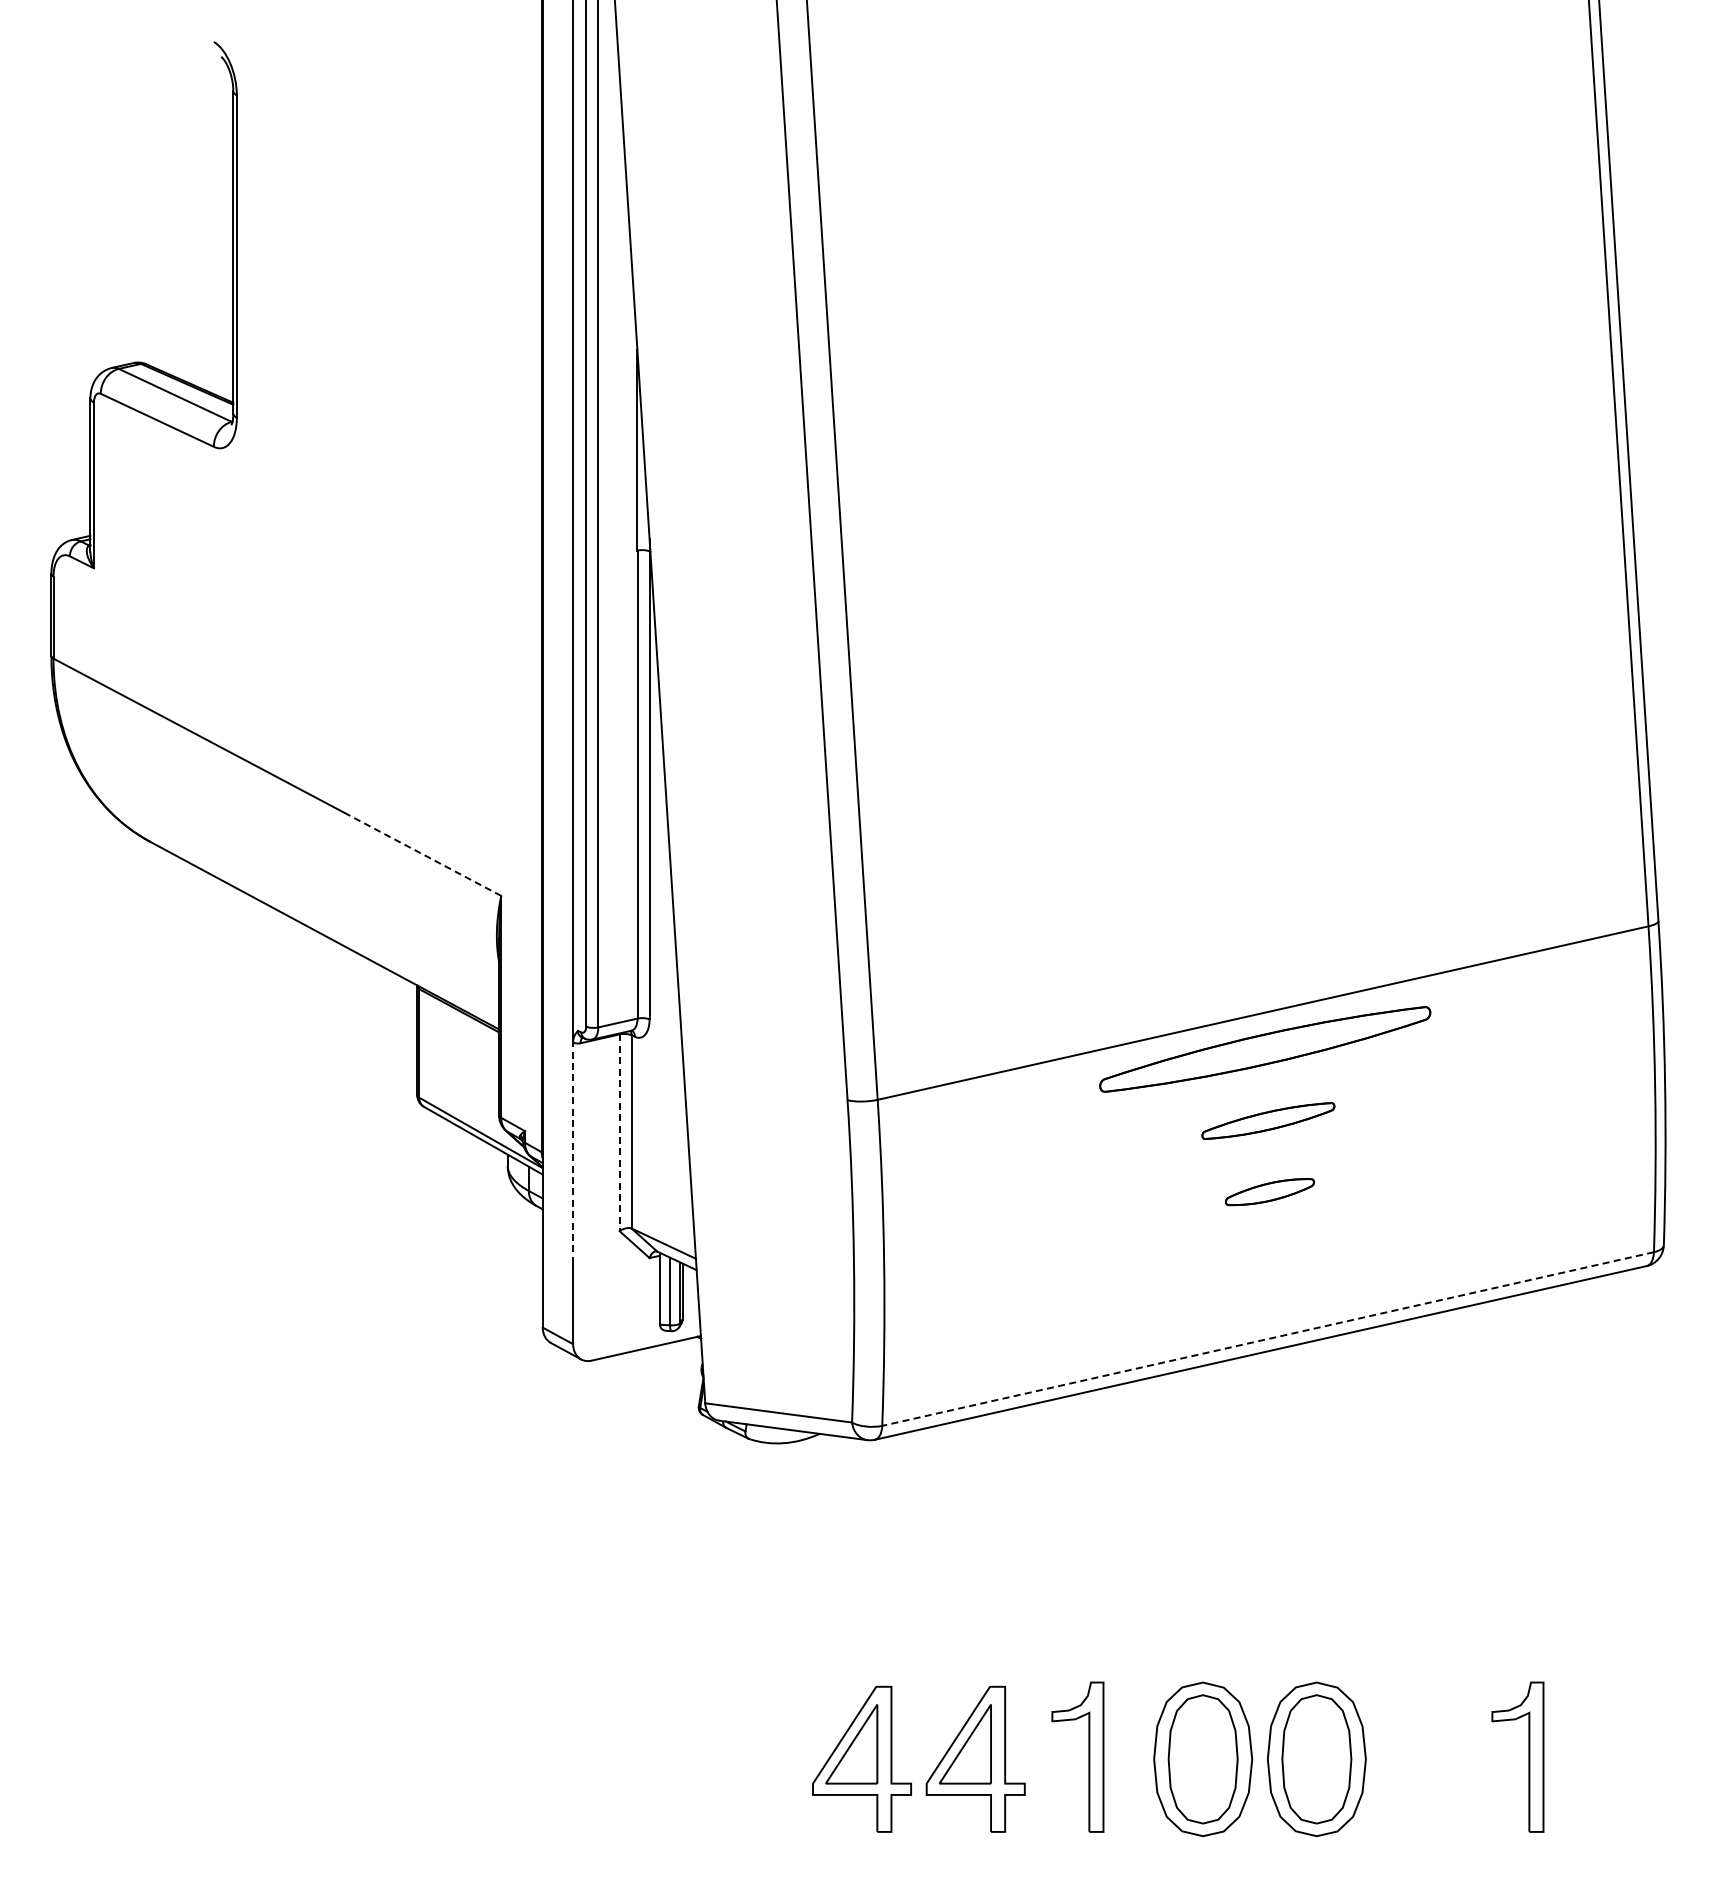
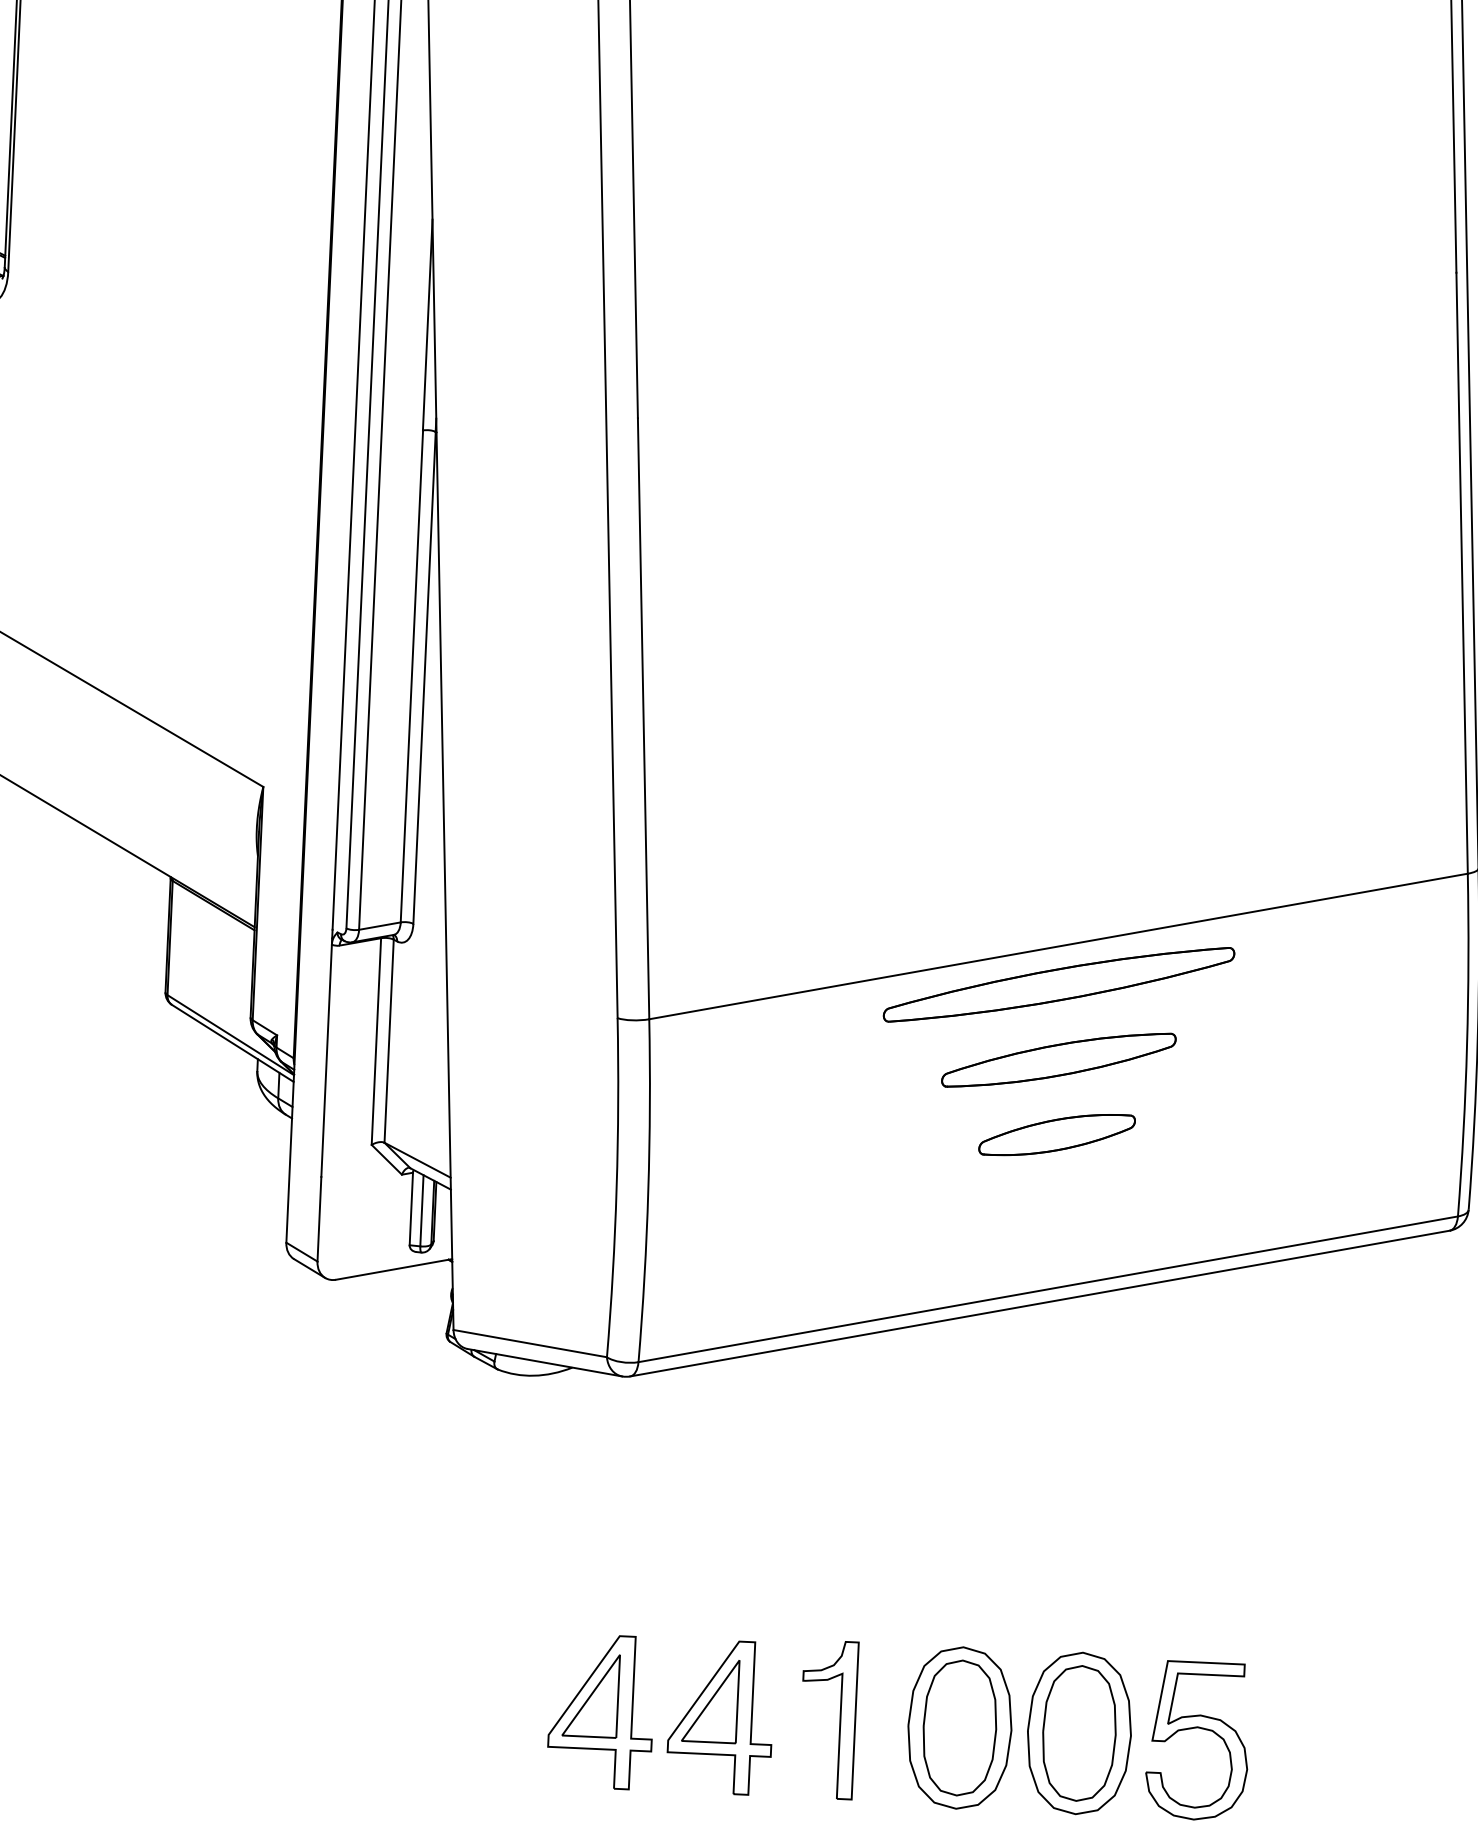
line: (422, 854) -> (182, 739), dashed -> solid
part: (1268, 1120) -> (1059, 1059), size x1.67
line: (619, 1133) -> (376, 1042), dashed -> solid
line: (573, 1153) -> (326, 1061), dashed -> solid
part: (1269, 1191) -> (1056, 1134), size x1.67
line: (1267, 1339) -> (1047, 1289), dashed -> solid
part: (1433, 1750) -> (1202, 1729), added
part: (1528, 1756) -> (1302, 1740), removed

